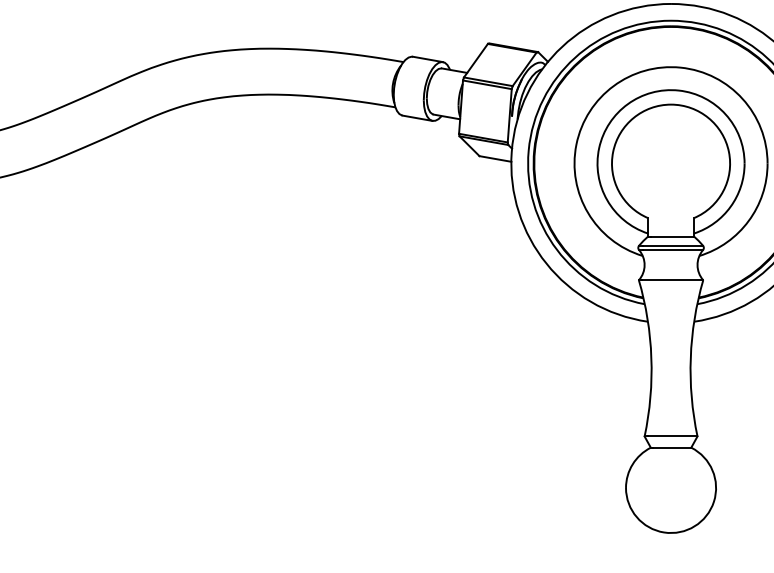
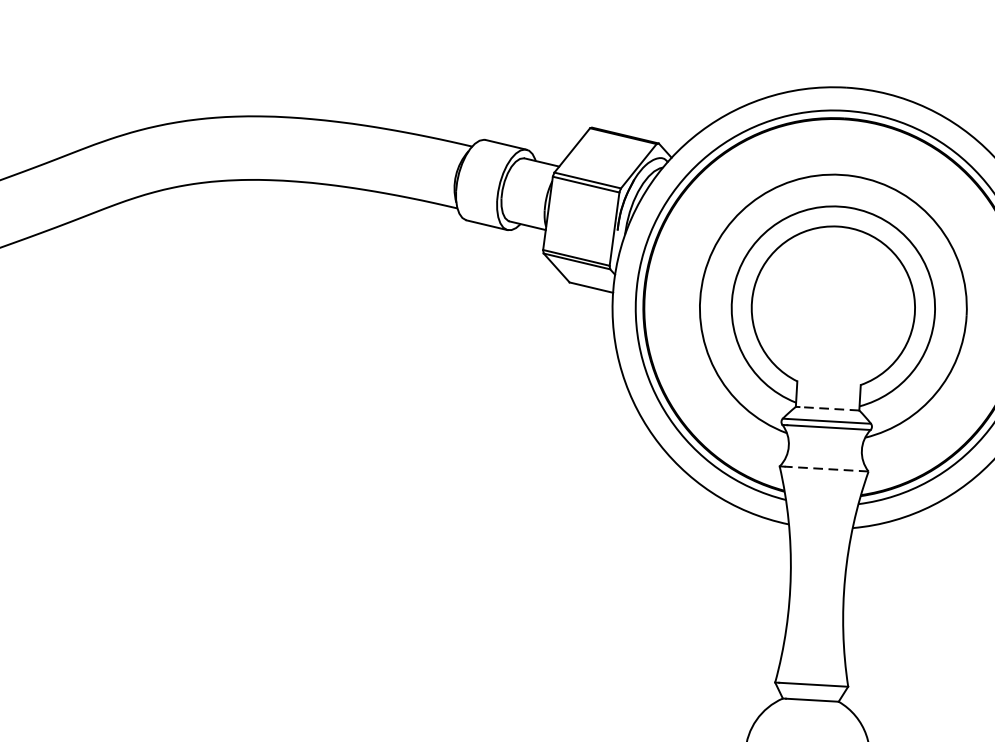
line: (672, 236) -> (829, 408), solid -> dashed
line: (672, 280) -> (826, 469), solid -> dashed

